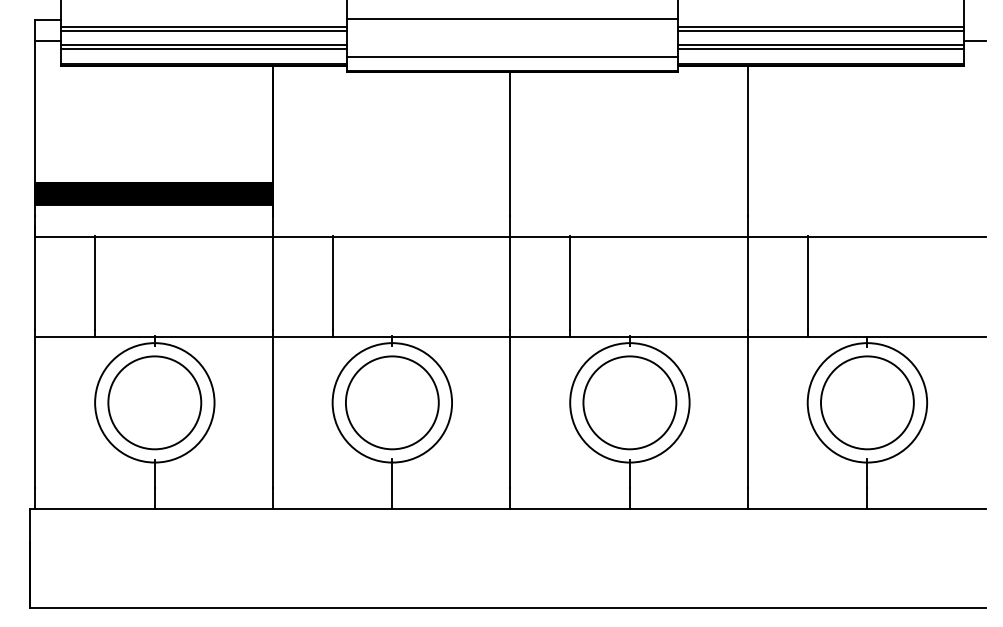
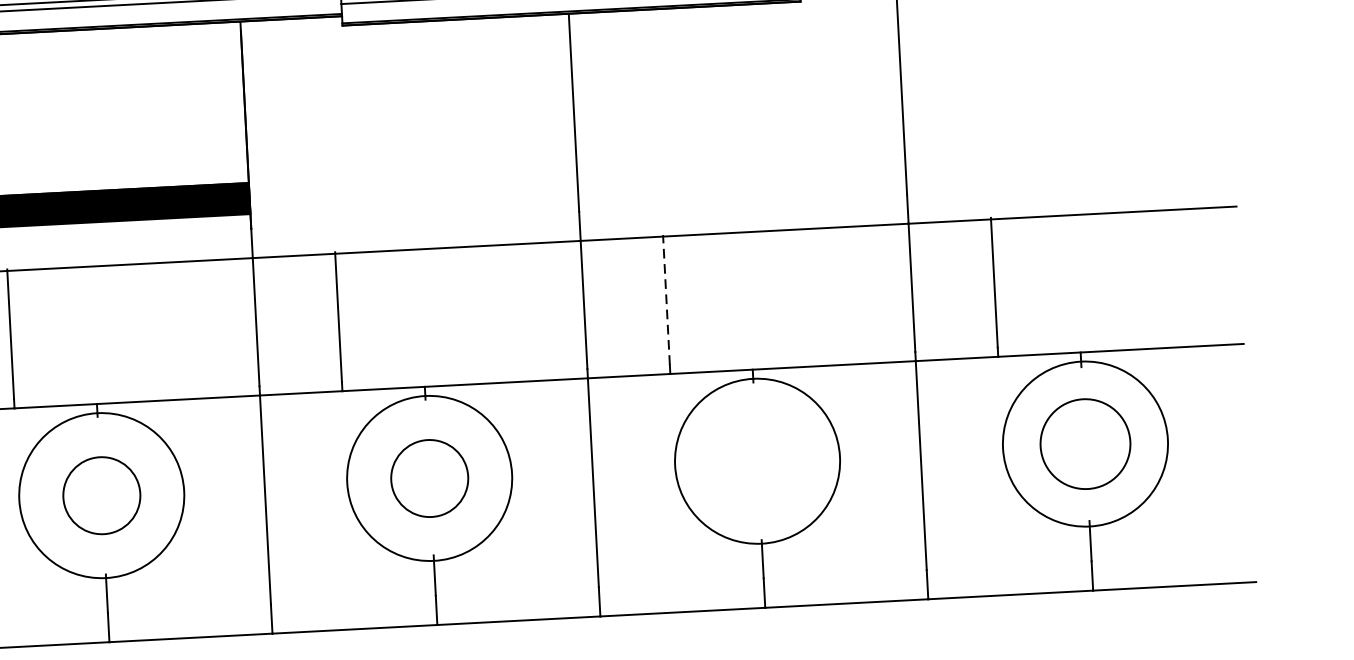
line: (570, 282) -> (666, 299), solid -> dashed
circle: (154, 402) -> (101, 495), size x0.6
circle: (392, 402) -> (429, 477), size x0.6
circle: (629, 402) -> (756, 460), removed
circle: (867, 402) -> (1085, 443), size x0.7

